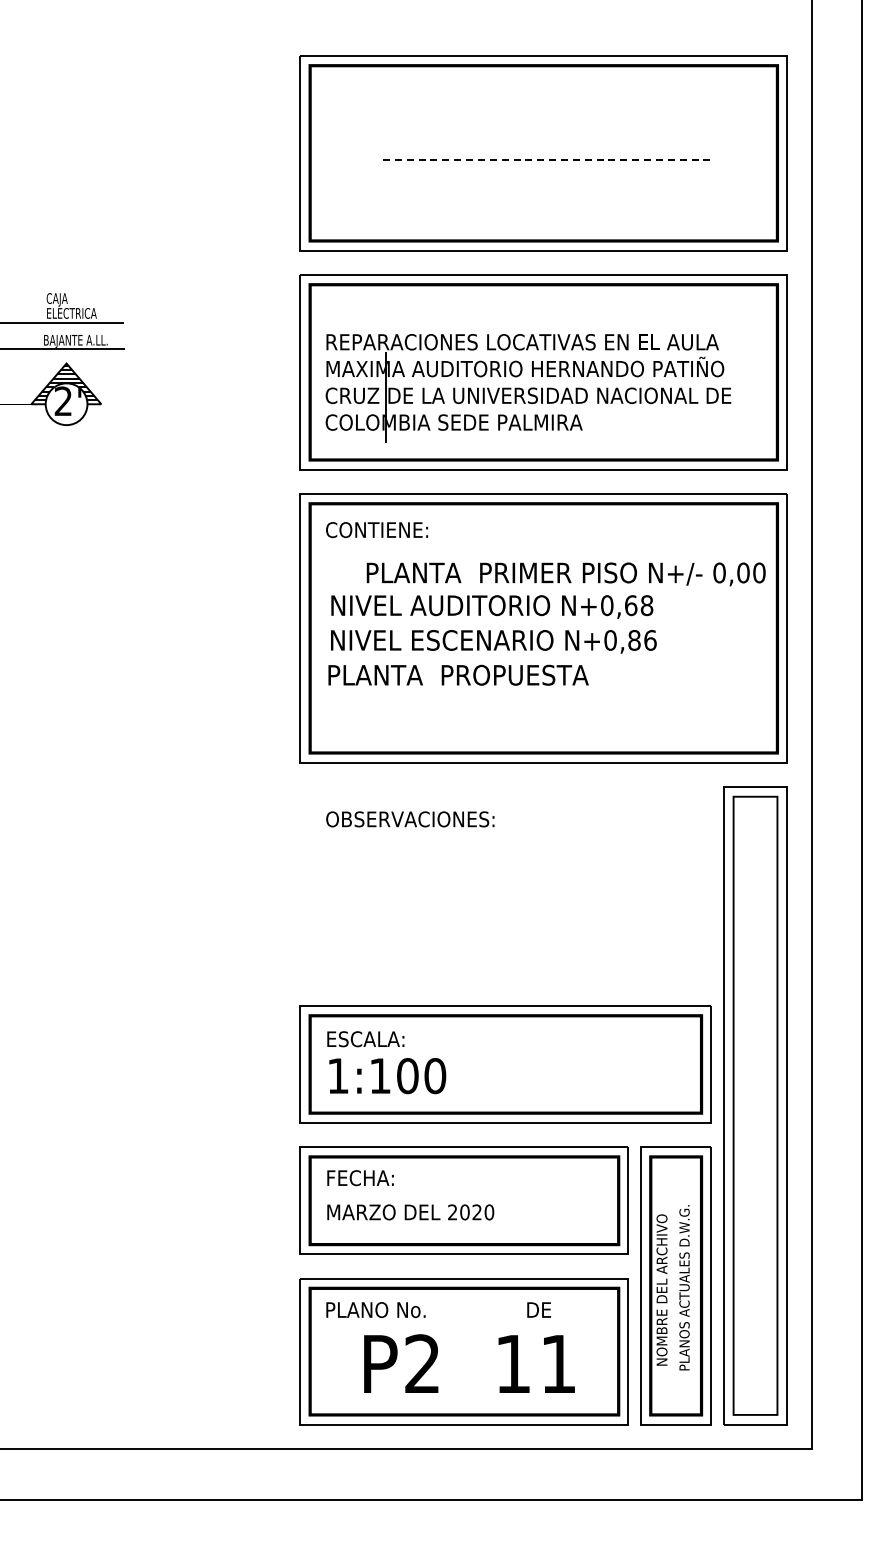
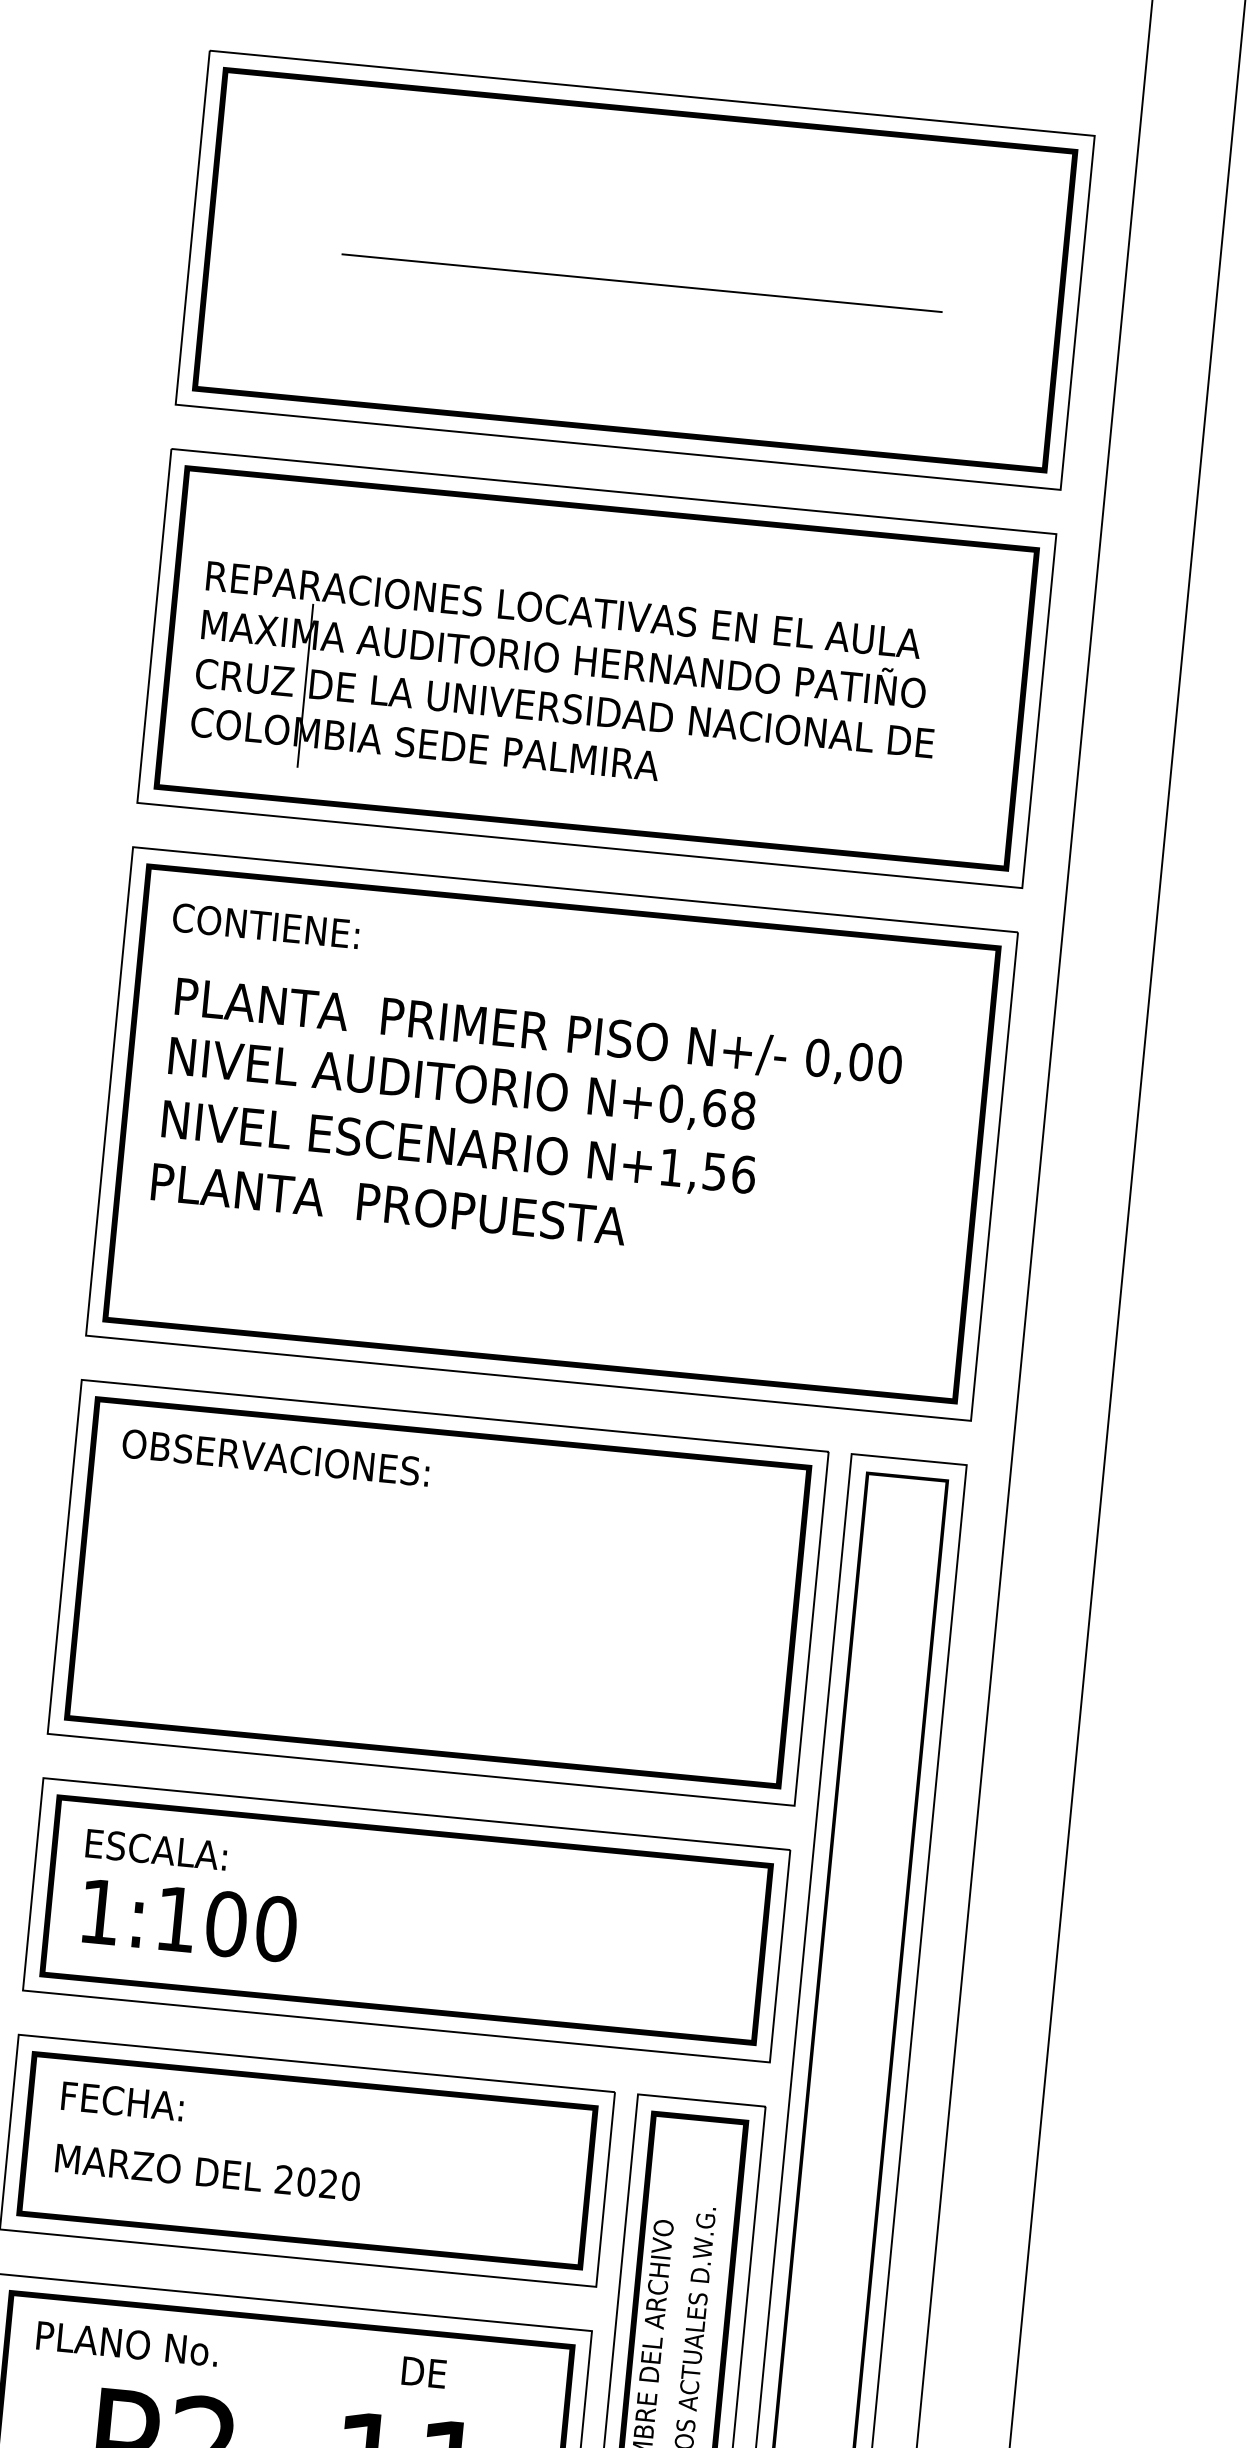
line: (548, 160) -> (642, 284), dashed -> solid
text: (565, 574) -> (537, 1033), moved
text: (622, 640) -> (692, 1169), N+0,86 -> N+1,56
part: (505, 884) -> (437, 1592), added

